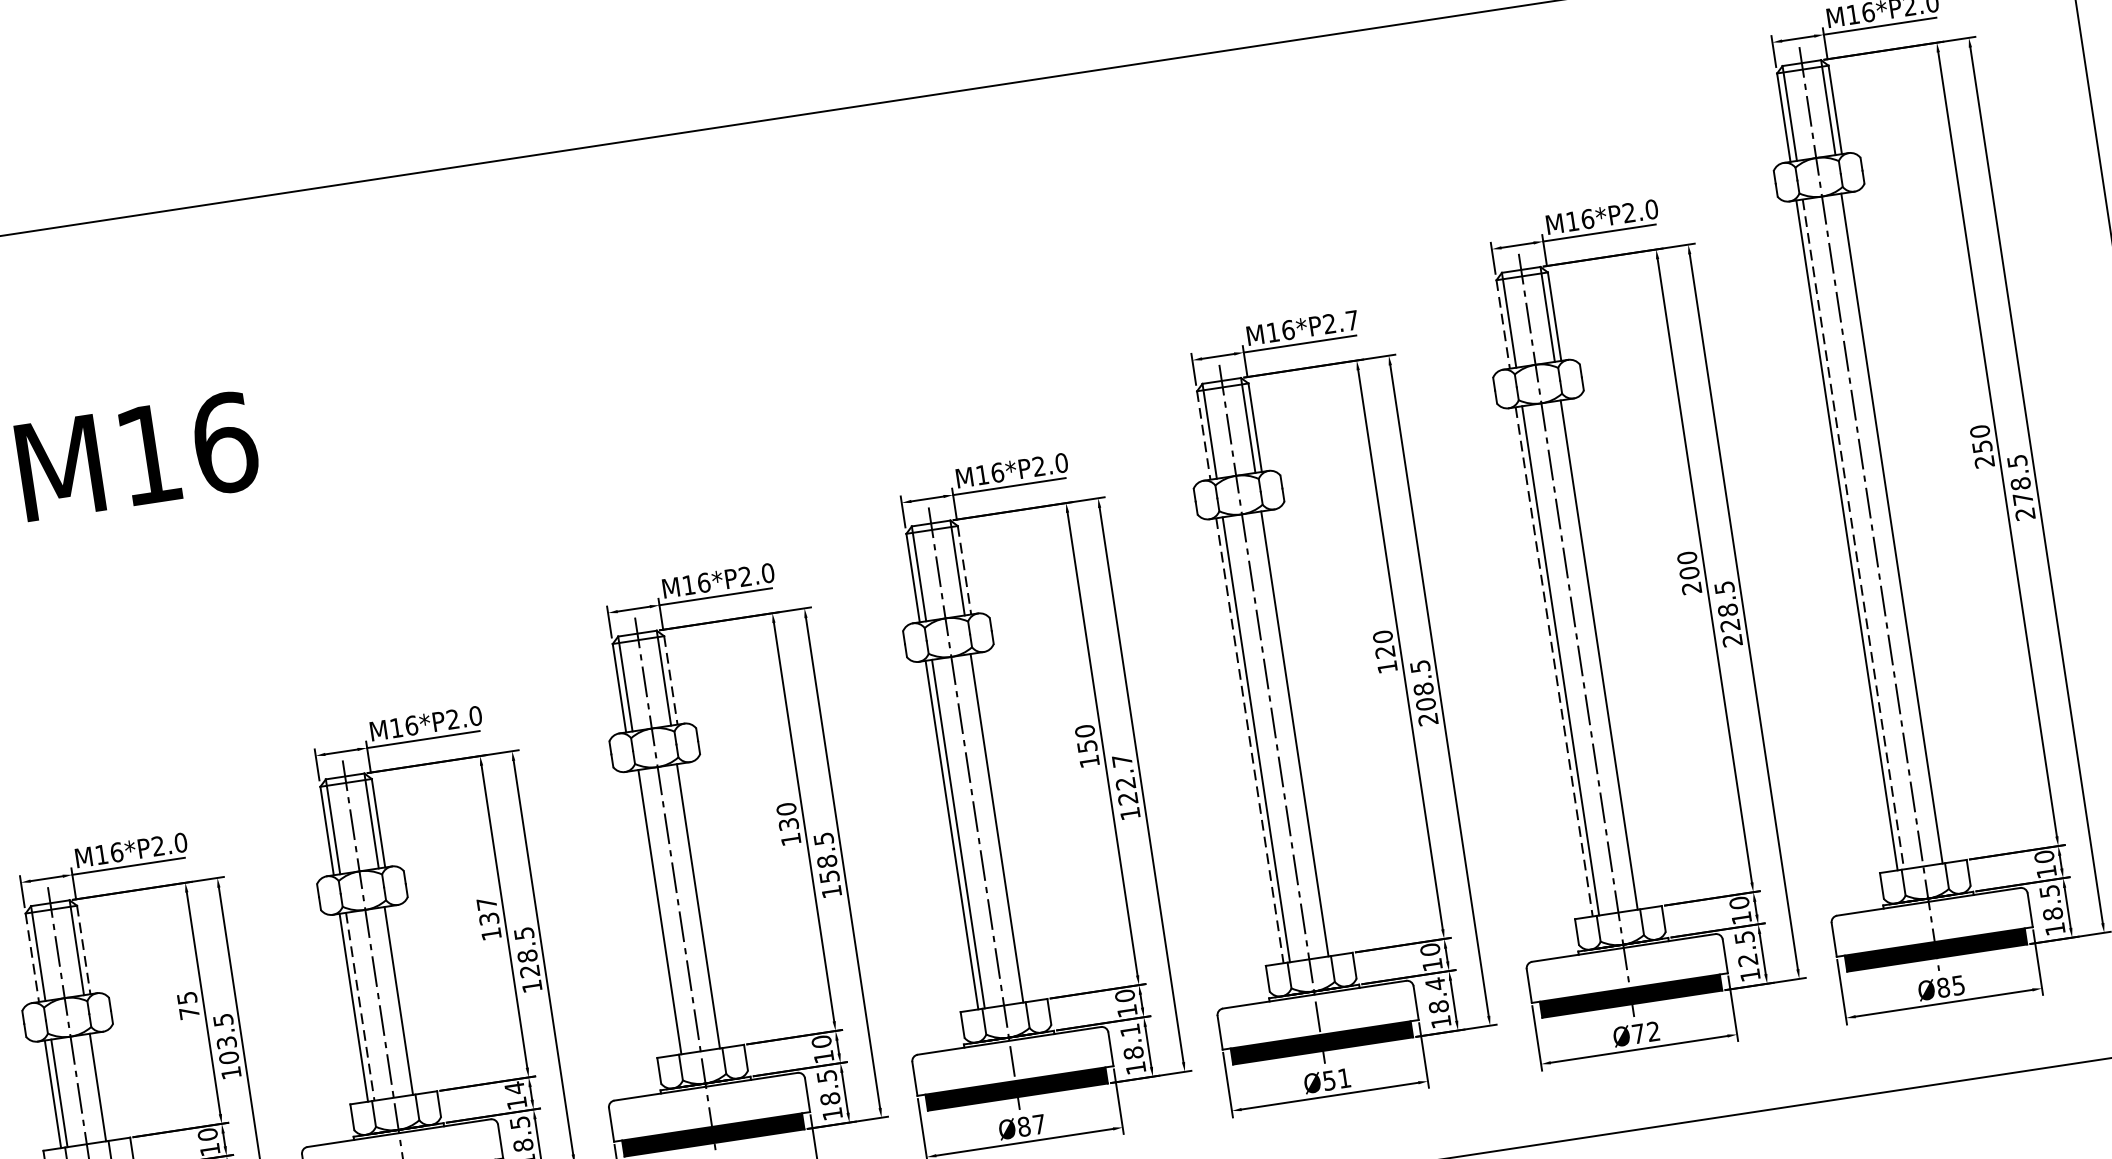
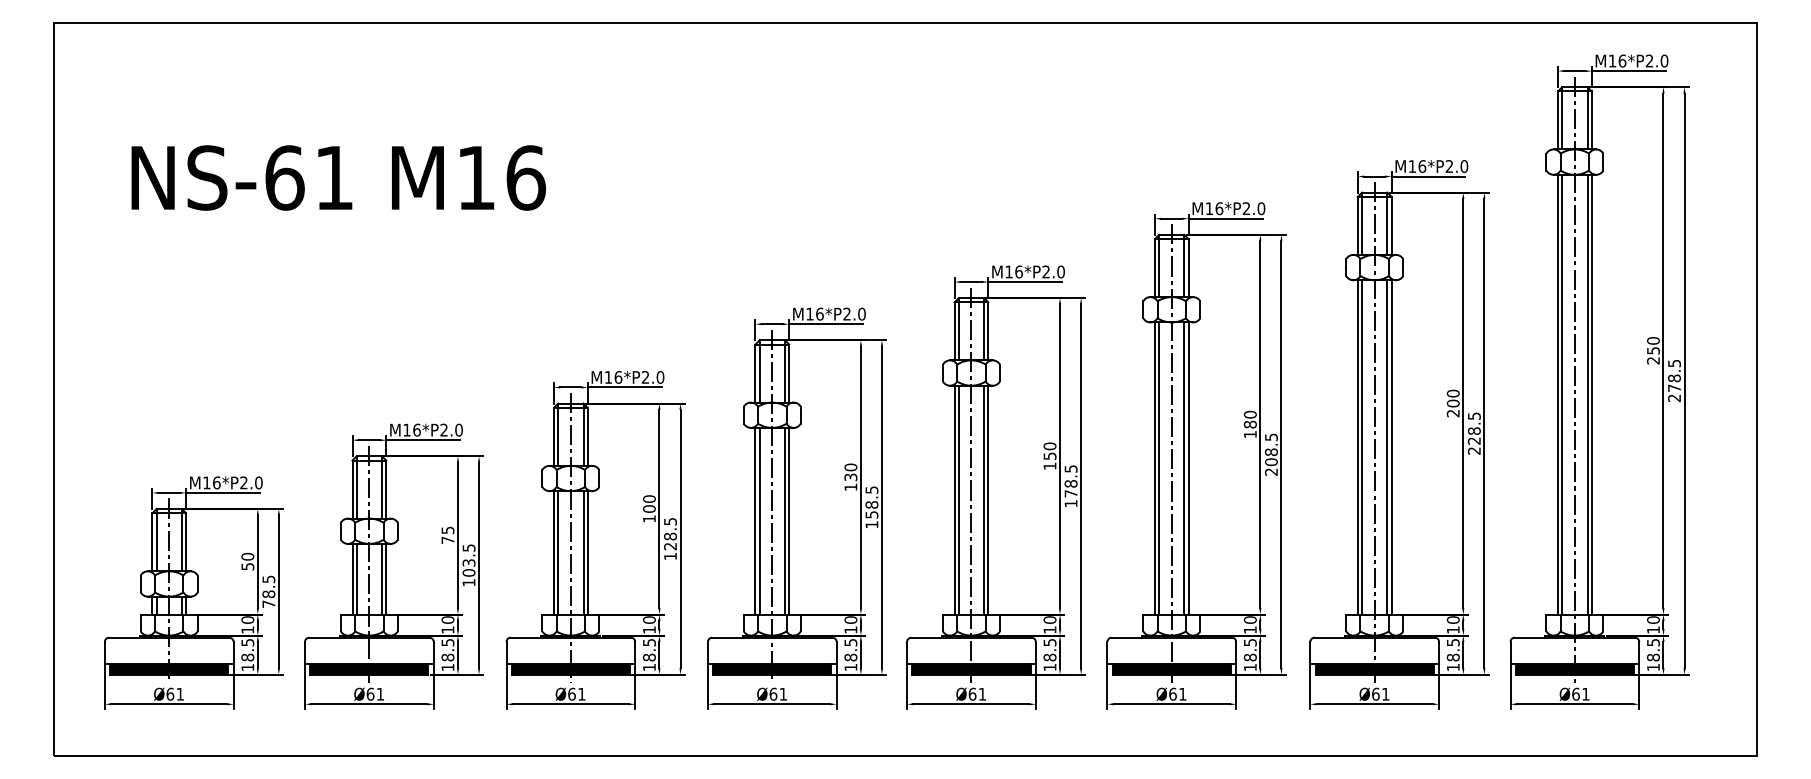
text: (1352, 320) -> (1261, 208), M16*P2.7 -> M16*P2.0
line: (1502, 325) -> (1357, 226), dashed -> solid
line: (1203, 436) -> (1154, 268), dashed -> solid
line: (1897, 527) -> (1591, 394), added
line: (1853, 534) -> (1562, 394), dashed -> solid
line: (964, 570) -> (988, 331), dashed -> solid
text: (1385, 651) -> (1250, 424), 120 -> 180
line: (1605, 654) -> (1391, 447), added
line: (1553, 662) -> (1357, 447), dashed -> solid
line: (671, 681) -> (789, 374), dashed -> solid
line: (1301, 733) -> (1188, 468), added
line: (1249, 740) -> (1154, 468), dashed -> solid
text: (1124, 780) -> (1070, 481), 122.7 -> 178.5
line: (1003, 826) -> (988, 499), added
line: (705, 904) -> (789, 520), added
text: (487, 910) -> (649, 503), 137 -> 100
line: (653, 912) -> (755, 520), added
line: (84, 951) -> (386, 490), dashed -> solid
line: (32, 959) -> (352, 490), dashed -> solid
text: (1748, 959) -> (1453, 657), 12.5 -> 18.5
text: (1435, 983) -> (1250, 642), 18.4 -> 18.5
text: (1950, 985) -> (1580, 693), Ø85 -> Ø61
line: (404, 999) -> (587, 552), added
line: (360, 1006) -> (558, 552), dashed -> solid
text: (1129, 1030) -> (1049, 642), 18.1 -> 18.5
text: (1645, 1031) -> (1380, 693), Ø72 -> Ø61
text: (1328, 1079) -> (1172, 693), Ø51 -> Ø61
line: (104, 1085) -> (386, 578), added
text: (514, 1088) -> (649, 620), 14 -> 10
text: (1031, 1124) -> (977, 693), Ø87 -> Ø61

